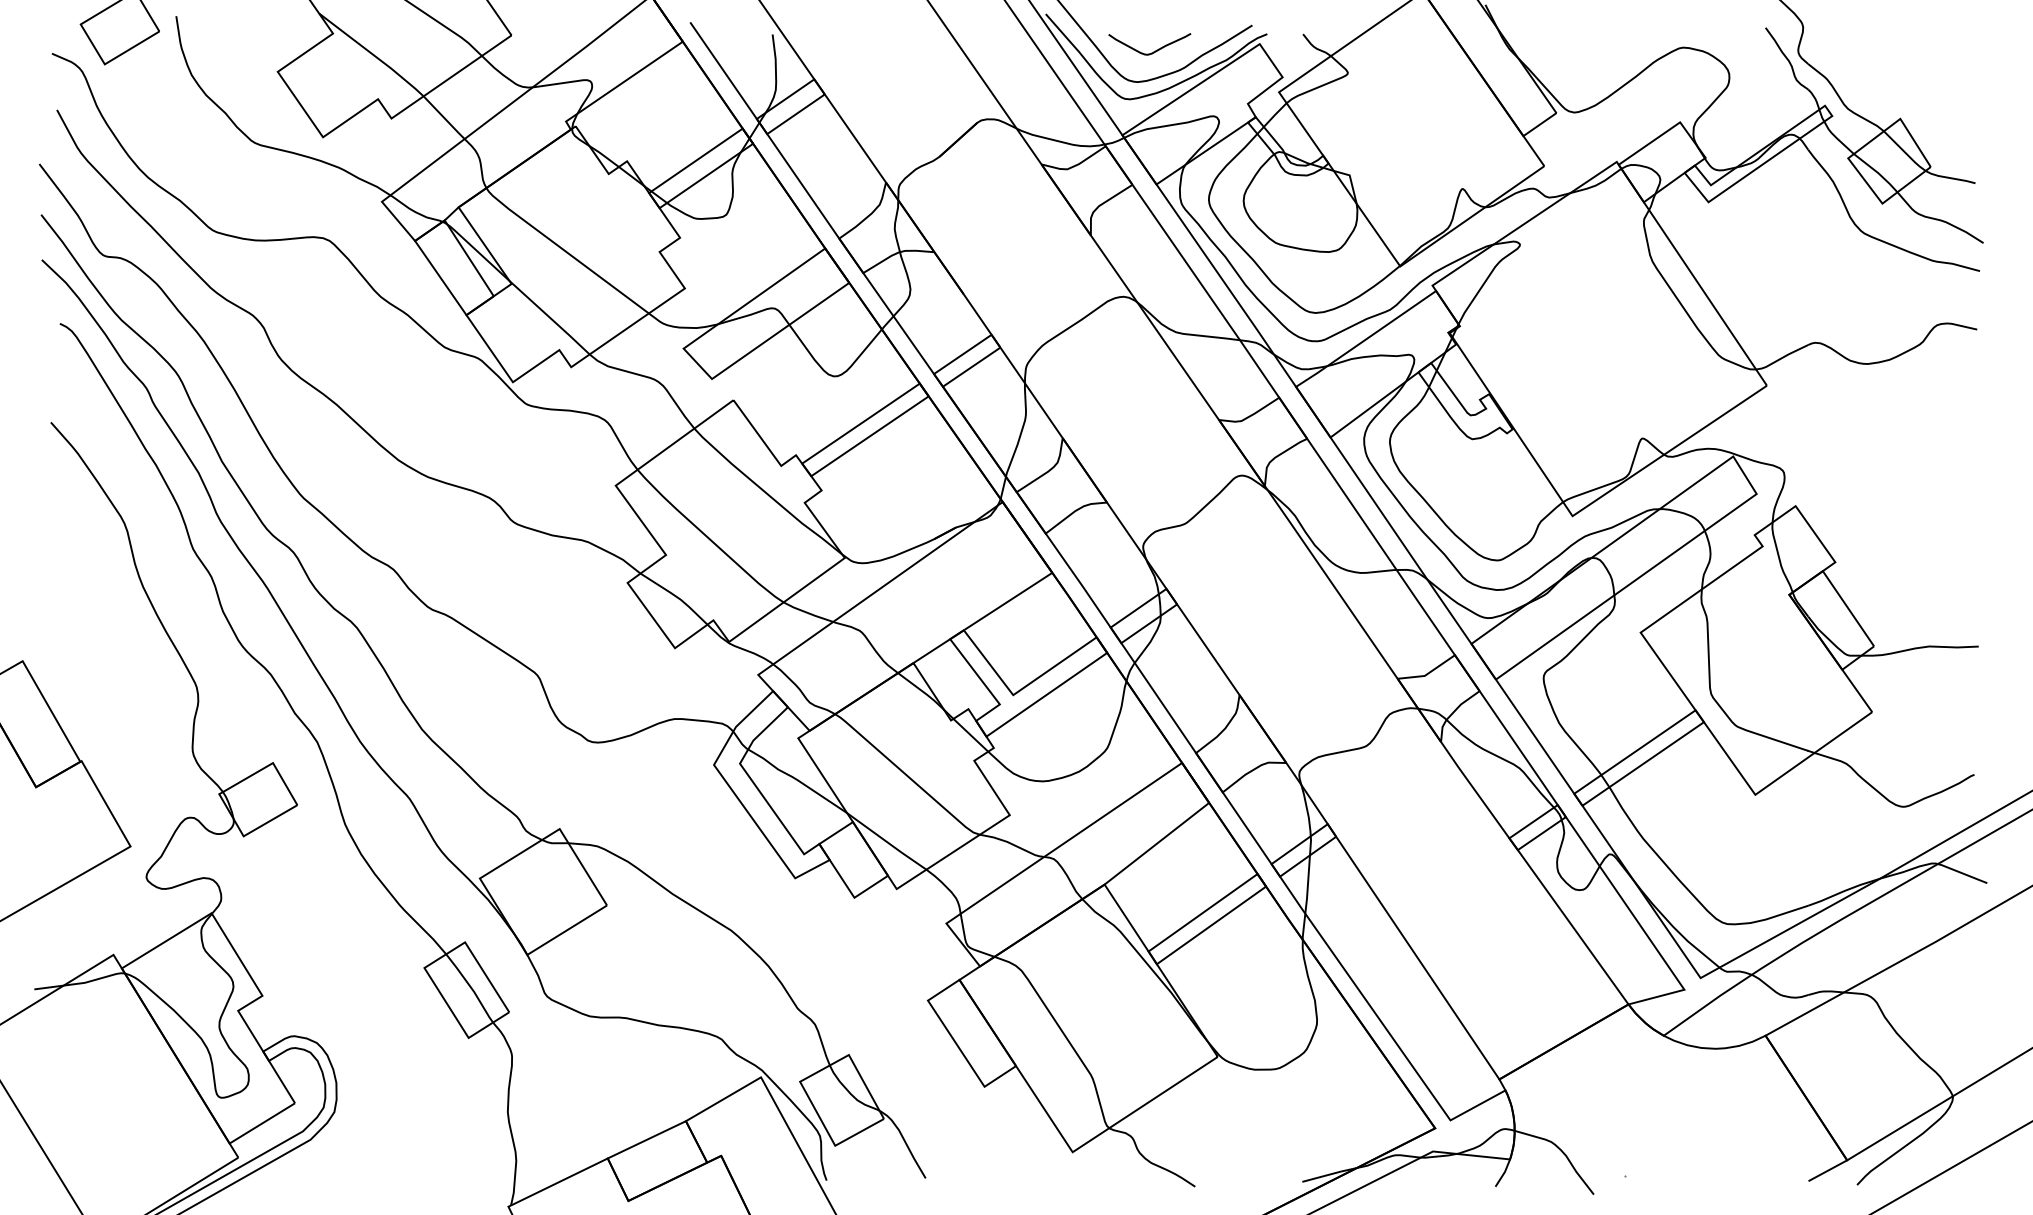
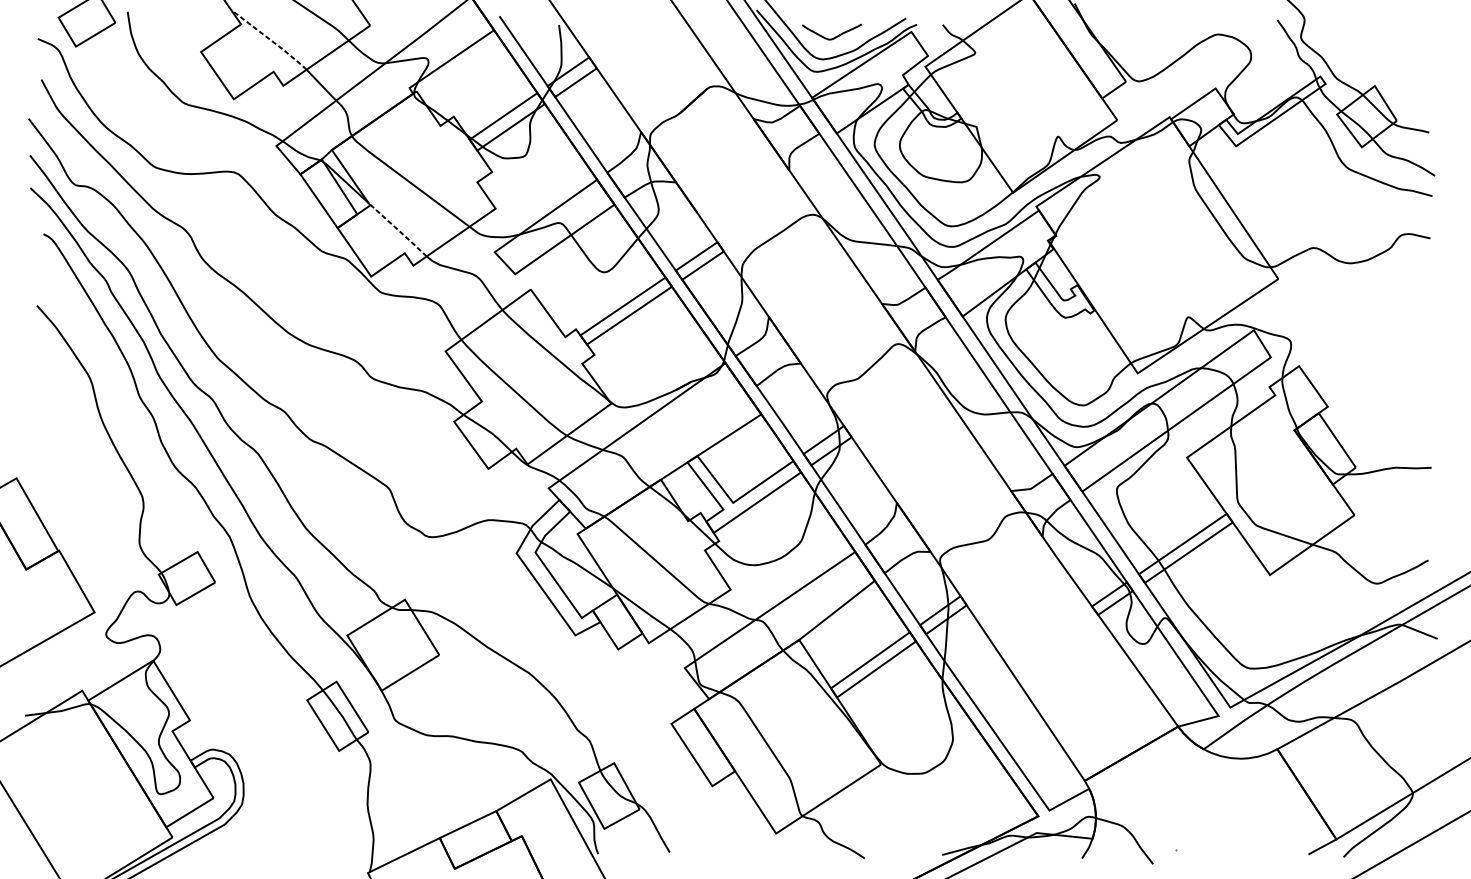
line: (372, 54) -> (269, 39), solid -> dashed
line: (550, 317) -> (398, 229), solid -> dashed

